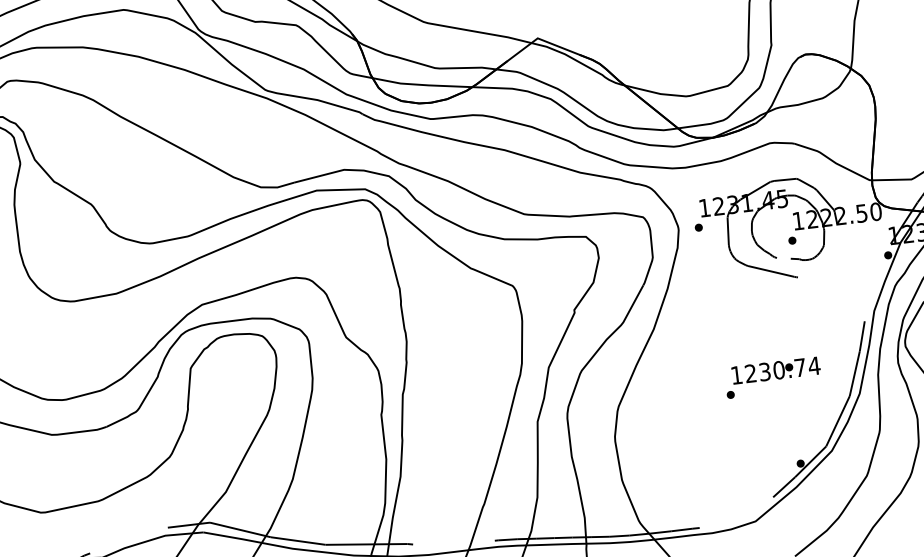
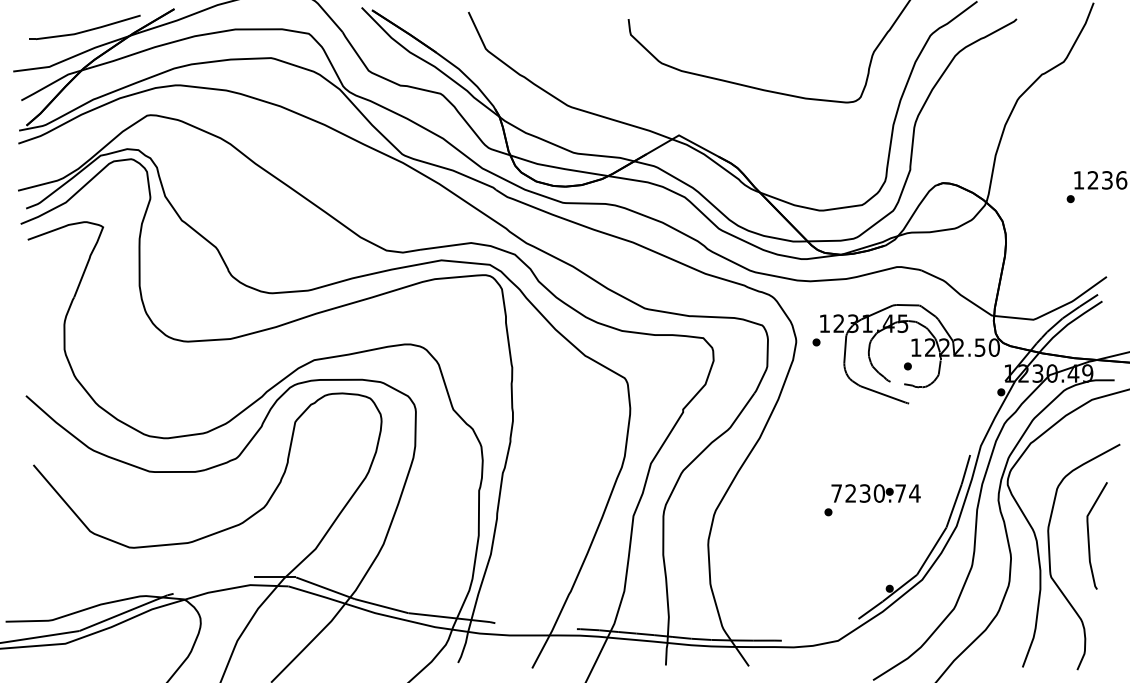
text: (736, 375) -> (836, 493), 1230.74 -> 7230.74

